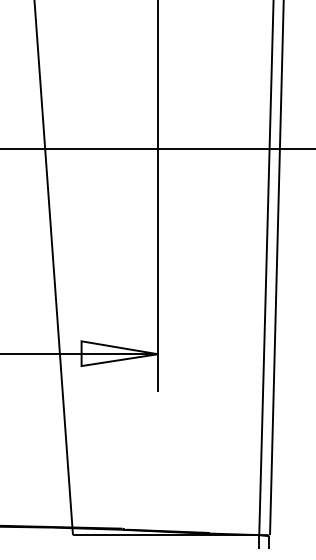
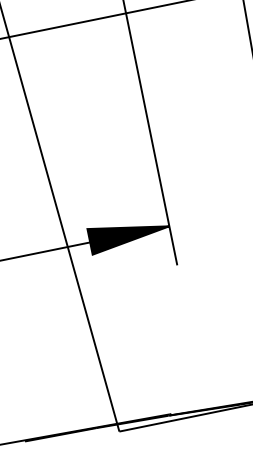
fill: (119, 353) -> (129, 233), added

